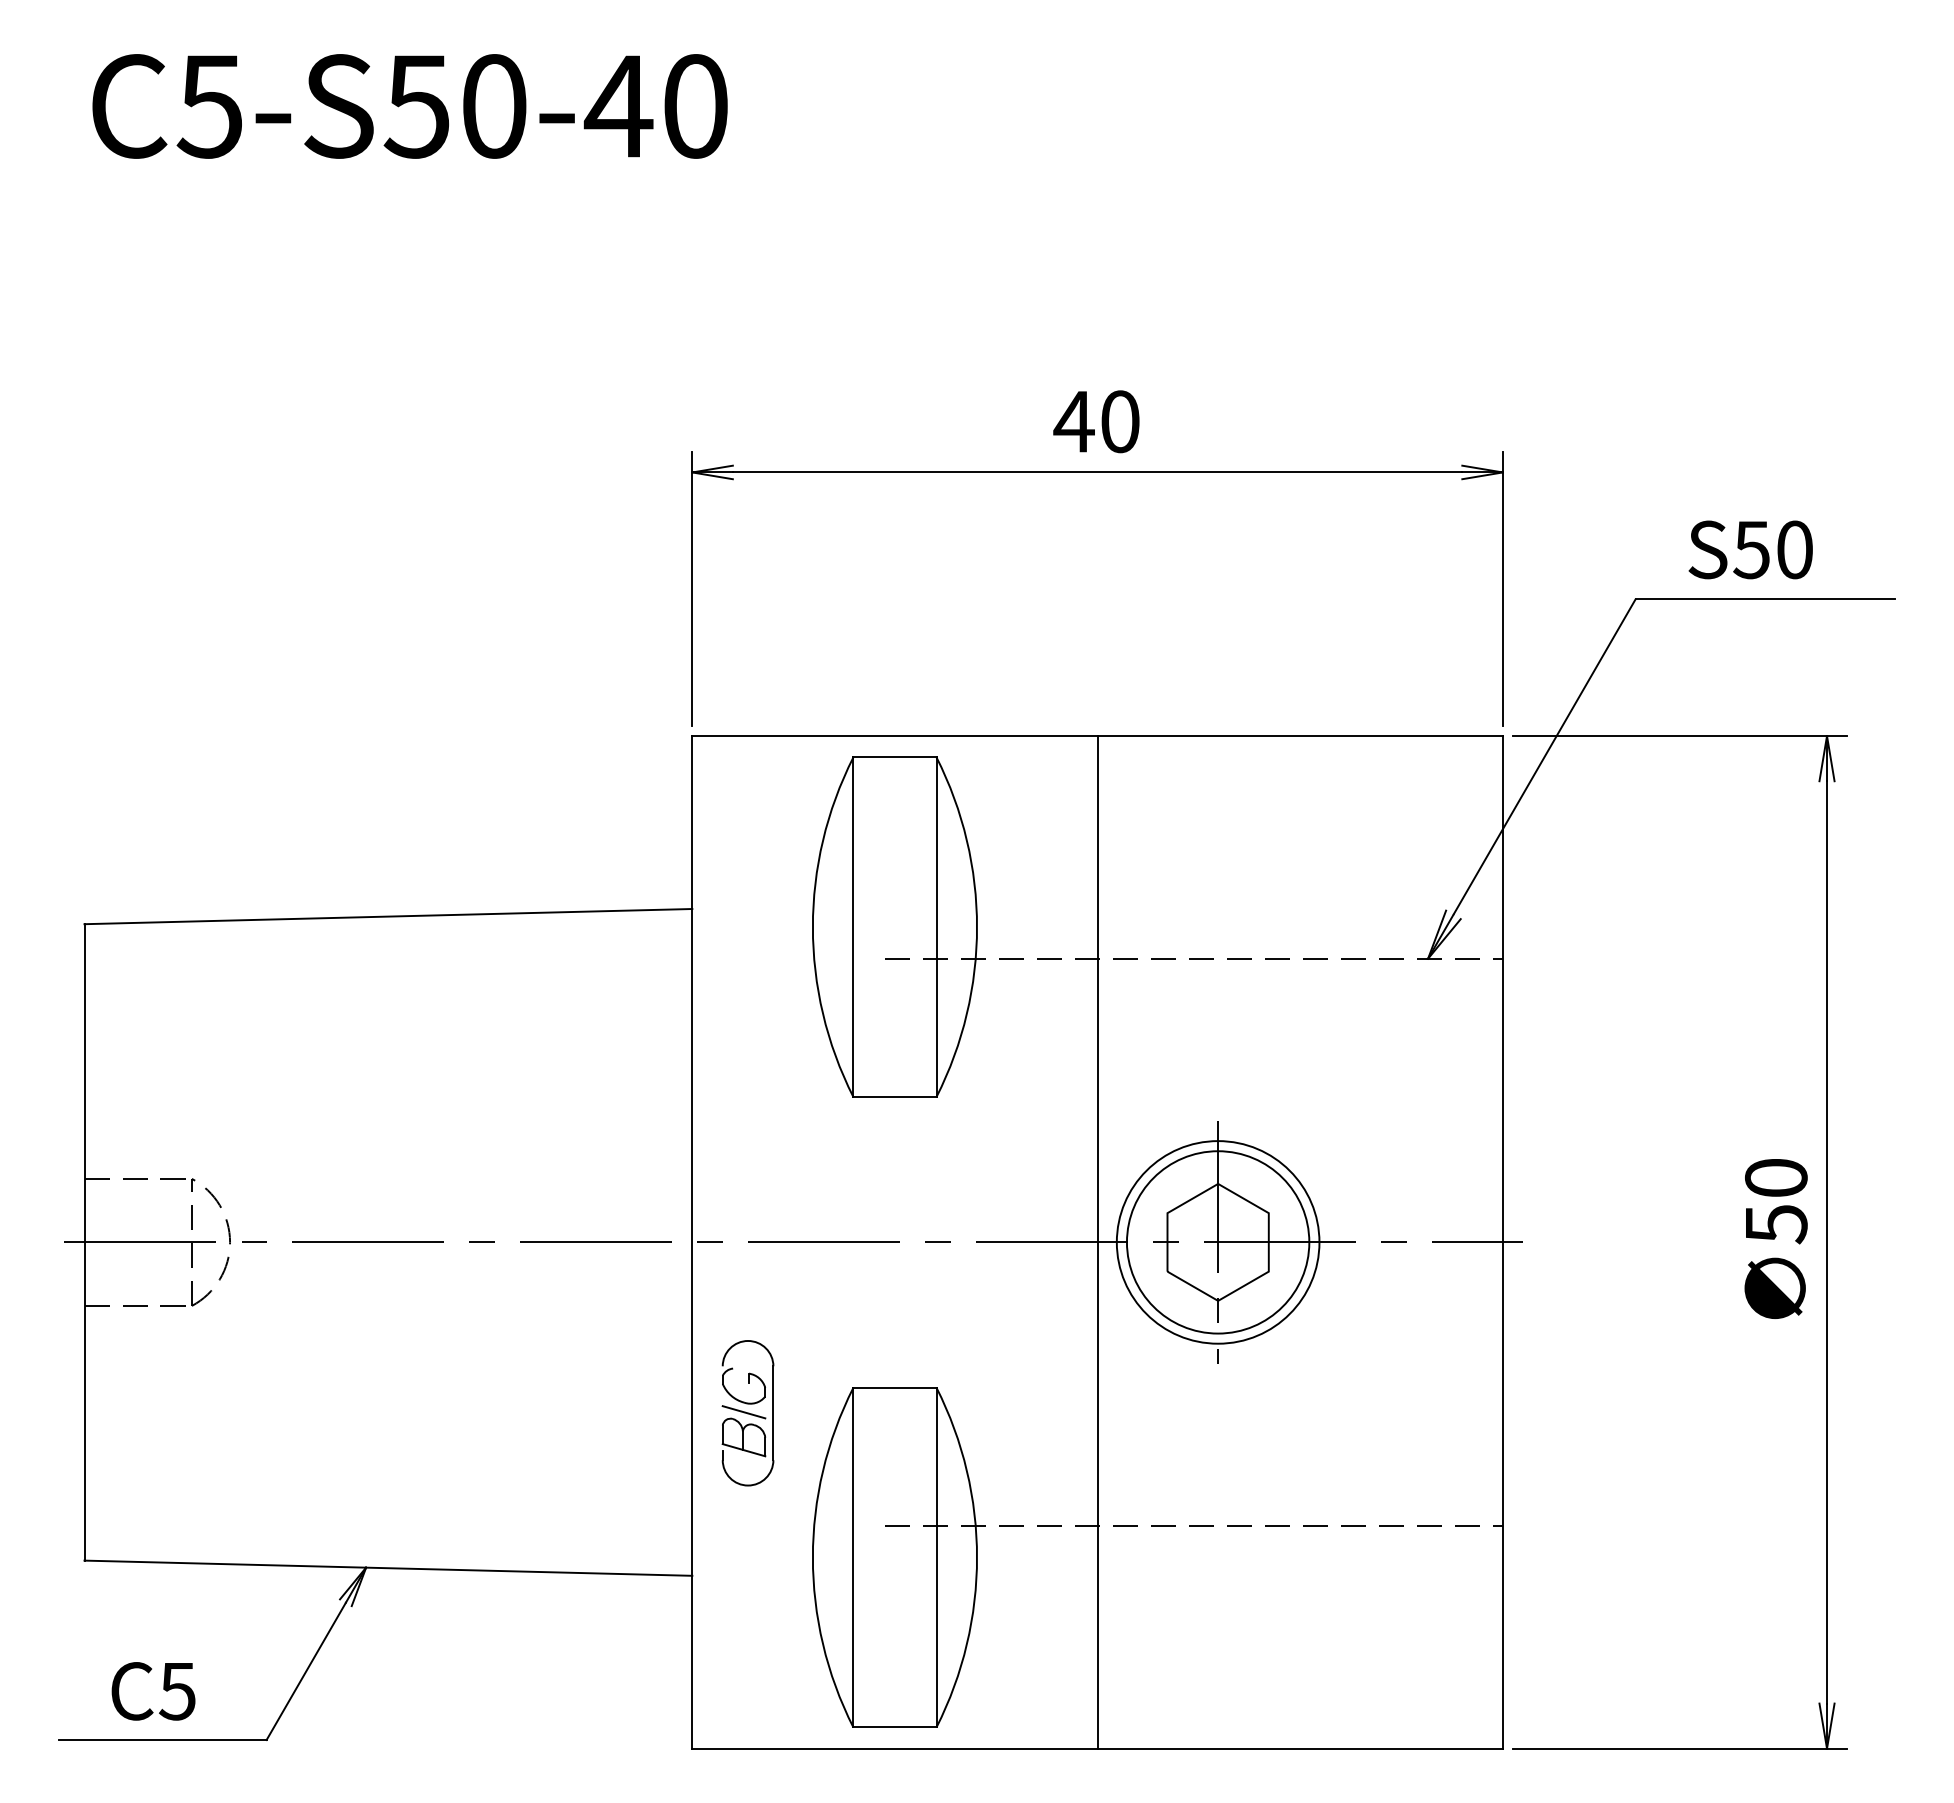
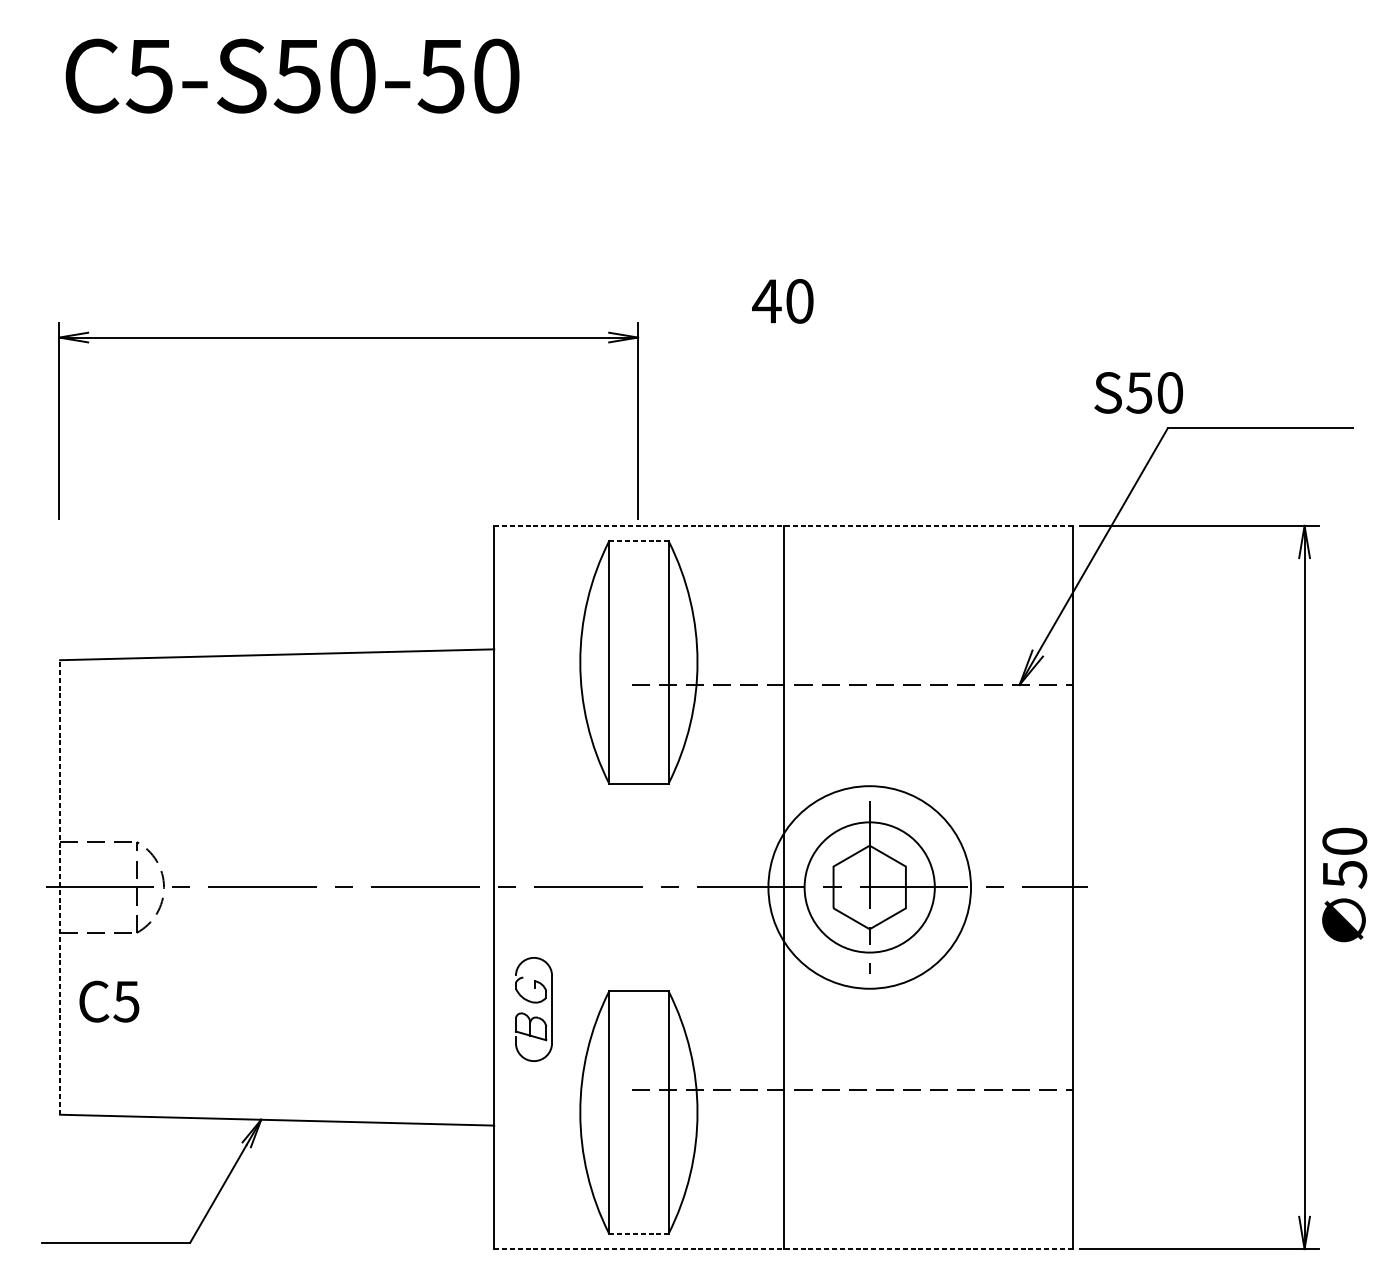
text: (618, 106) -> (441, 76), C5-S50-40 -> C5-S50-50
part: (1097, 472) -> (348, 337), moved
text: (1750, 549) -> (1138, 392), moved
line: (1098, 735) -> (784, 525), solid -> dashed
line: (894, 757) -> (638, 541), solid -> dashed
text: (1775, 1238) -> (1344, 884), moved
line: (84, 1241) -> (60, 886), solid -> dashed
circle: (1217, 1242) -> (869, 887), size x1.4
line: (743, 1412) -> (530, 1008), removed
text: (153, 1691) -> (109, 1001), moved
line: (894, 1727) -> (638, 1233), solid -> dashed
line: (1098, 1748) -> (784, 1248), solid -> dashed

